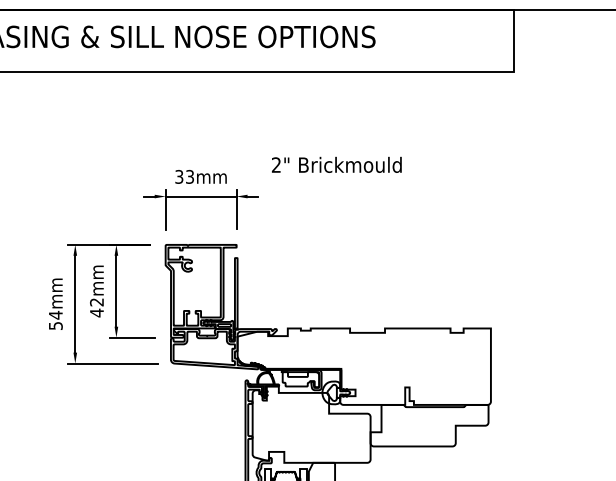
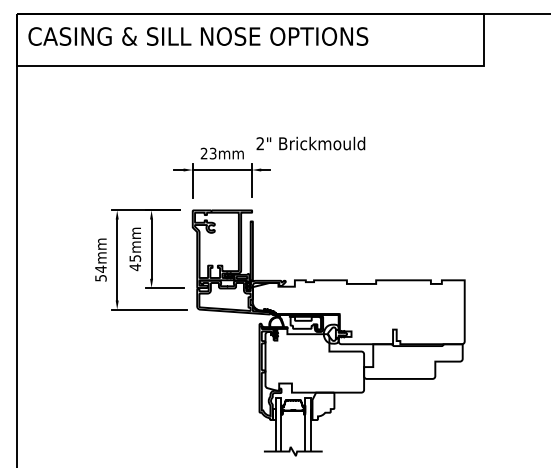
text: (336, 164) -> (310, 143), moved
text: (178, 176) -> (203, 153), 33mm -> 23mm
text: (97, 302) -> (135, 258), 42mm -> 45mm

